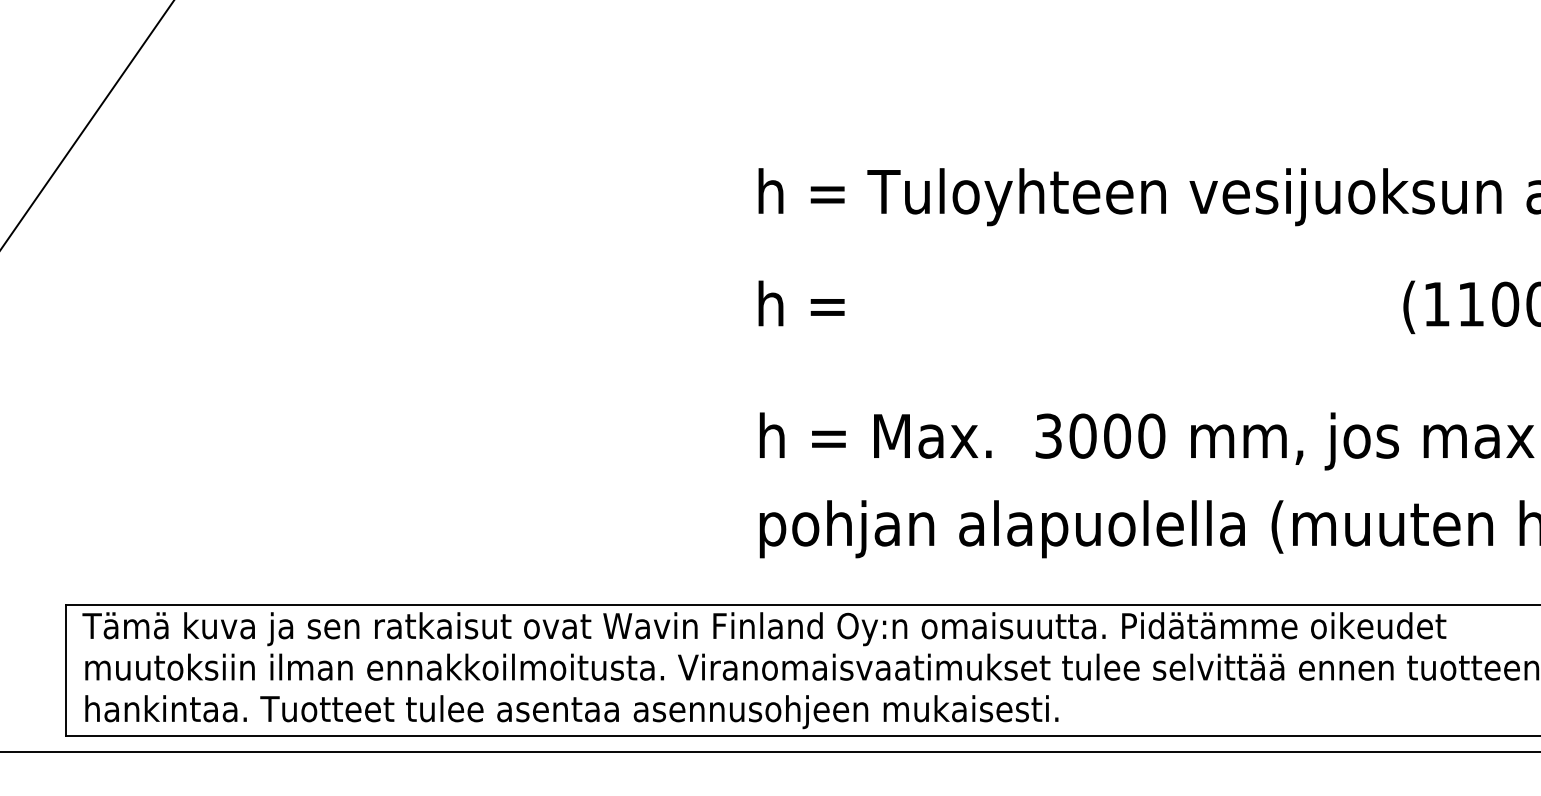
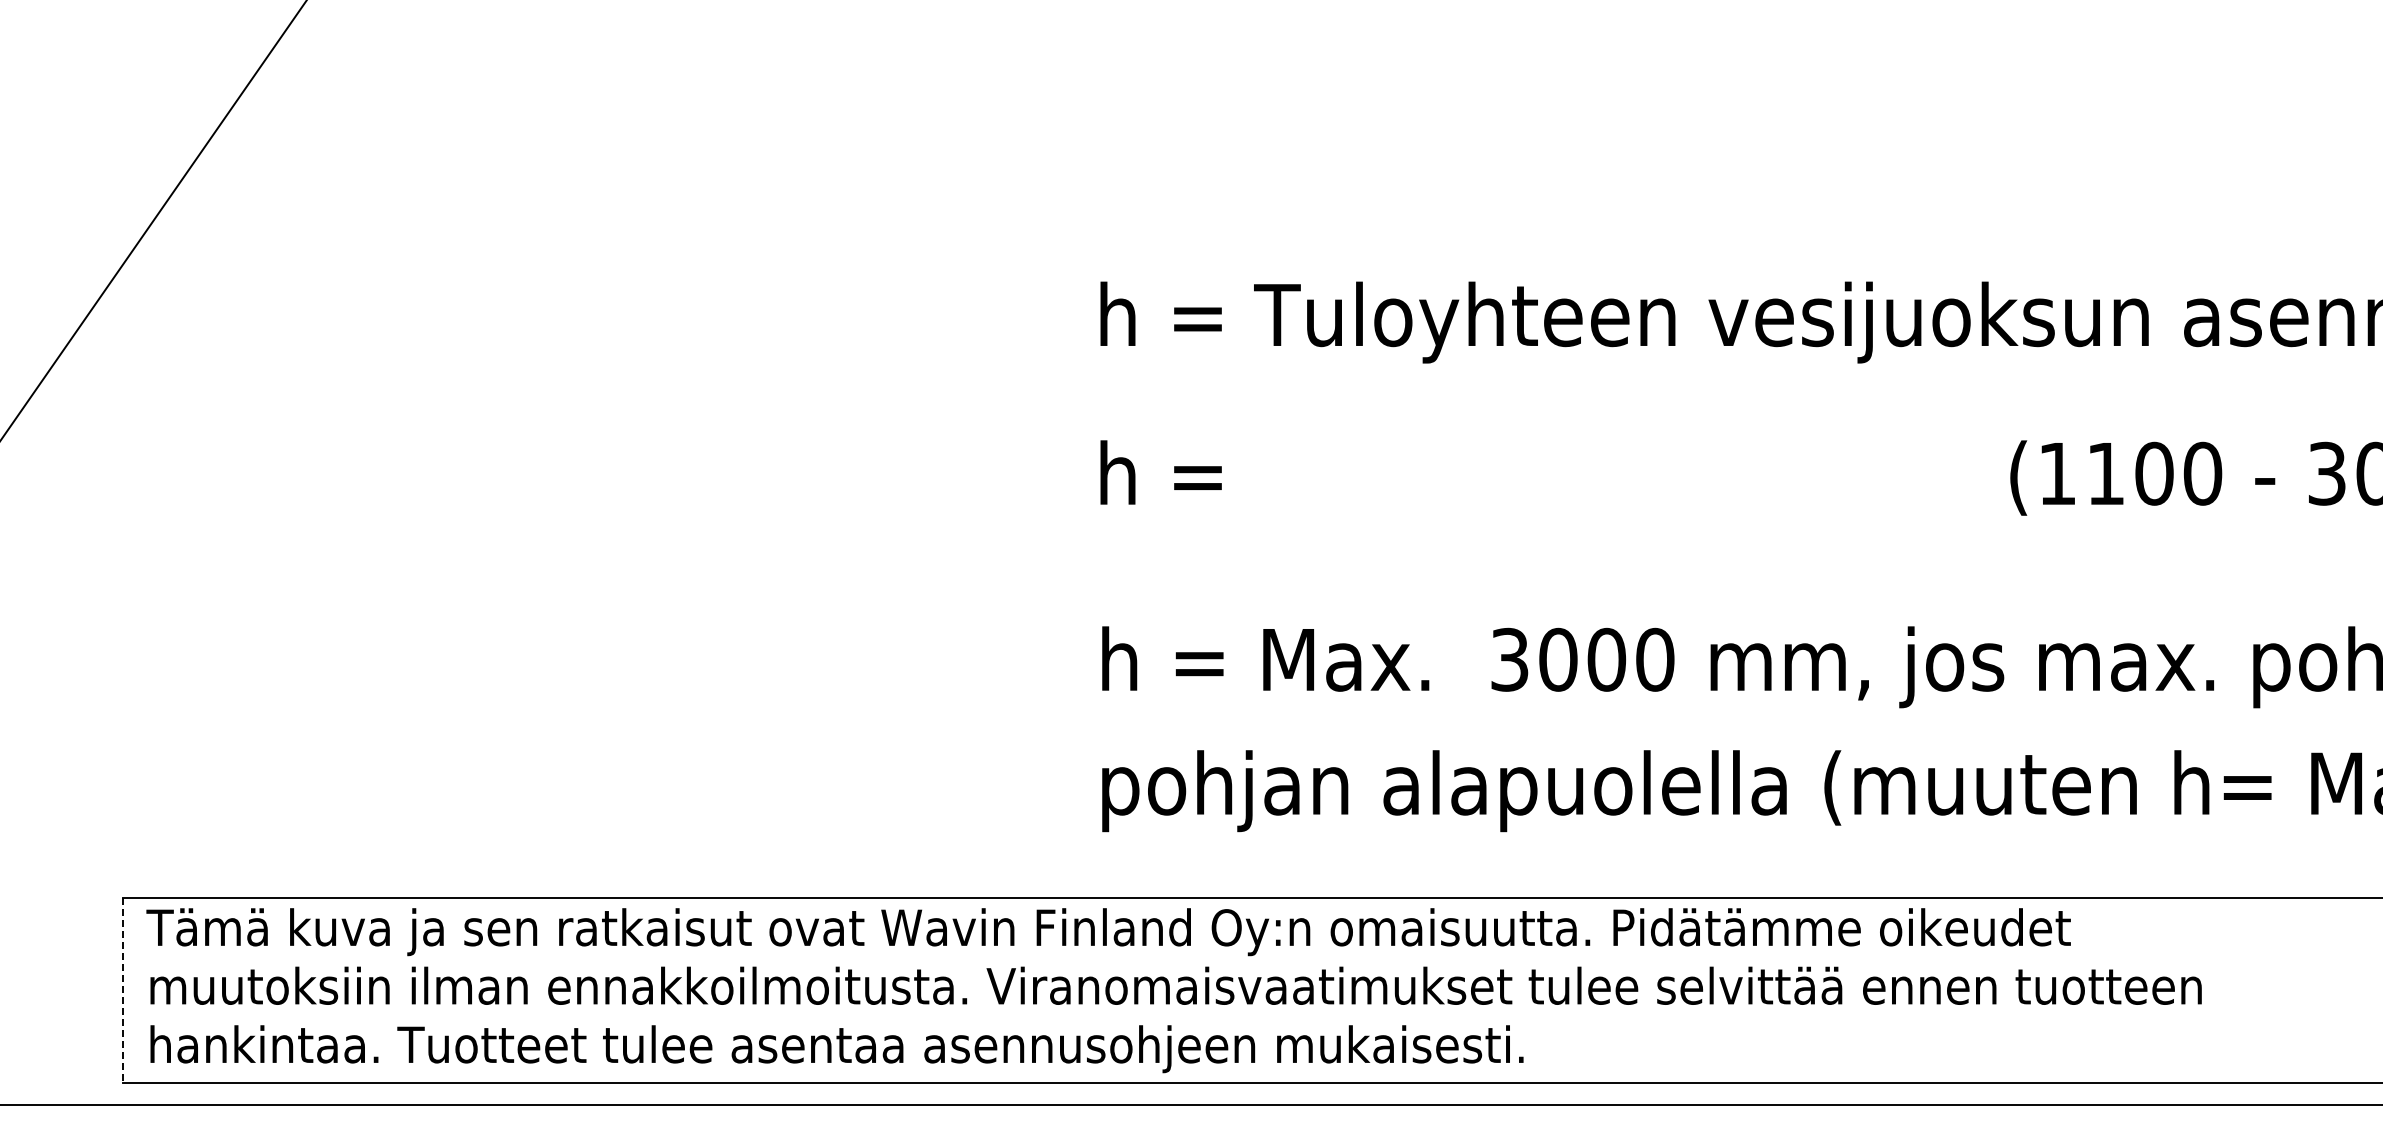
line: (65, 671) -> (122, 991), solid -> dashed

